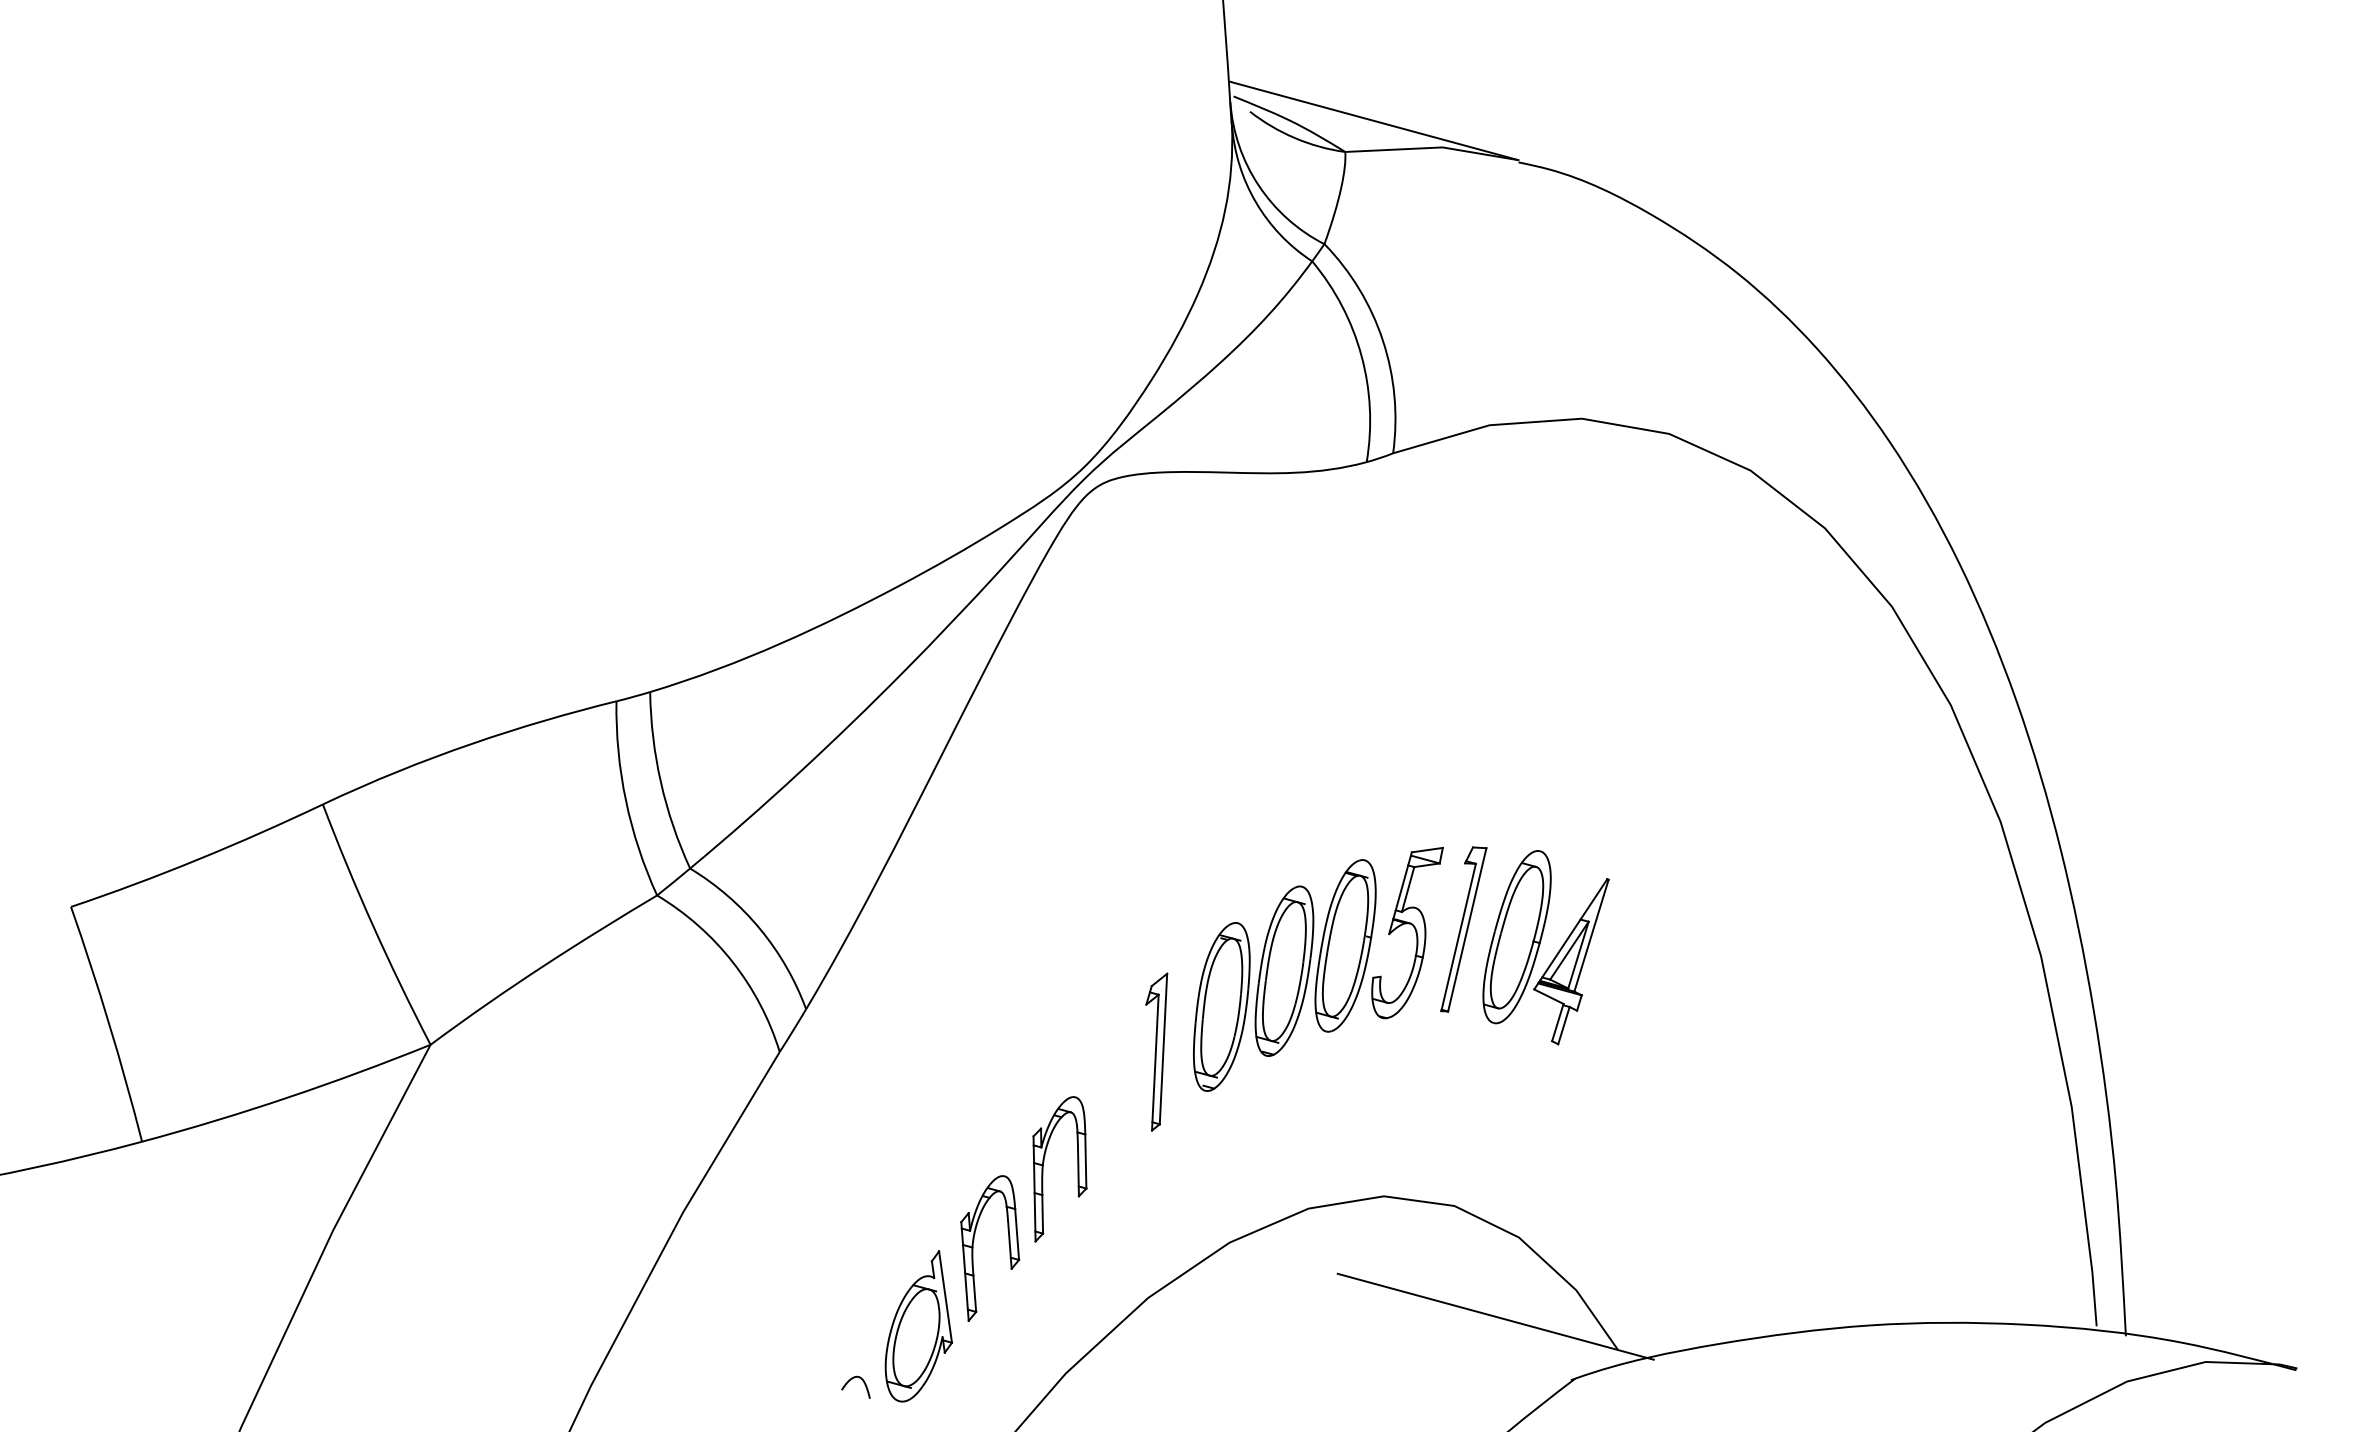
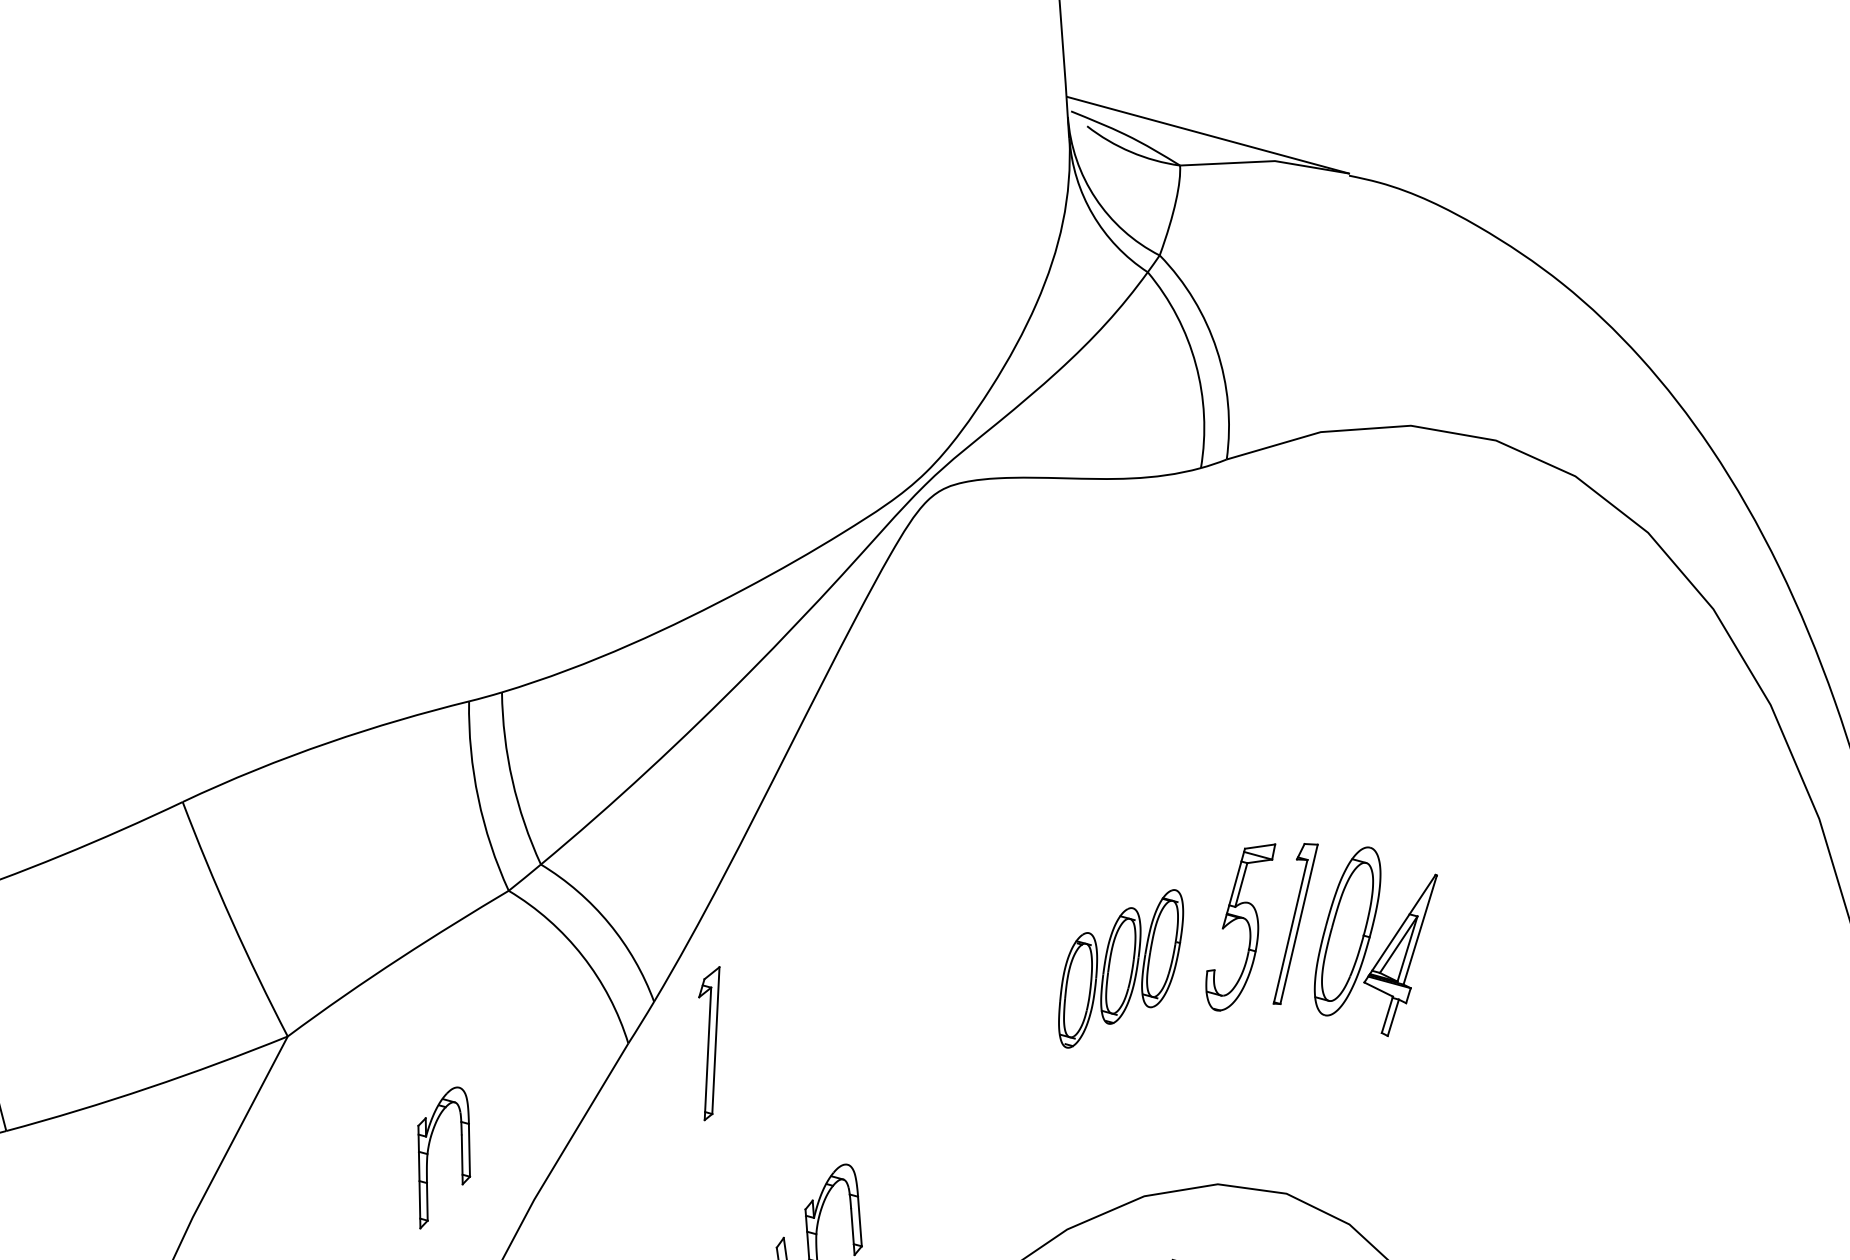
part: (1284, 975) -> (1120, 968), size x0.7
part: (1156, 1051) -> (709, 1043), moved
part: (1043, 1169) -> (428, 1158), moved

